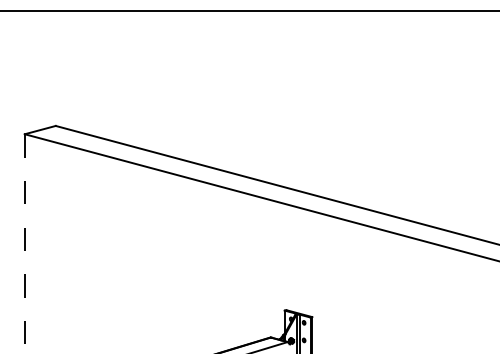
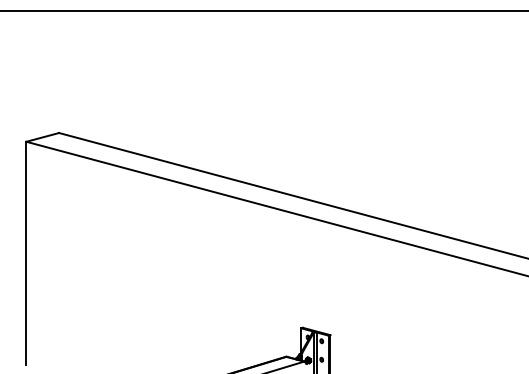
line: (24, 239) -> (26, 253), dashed -> solid

